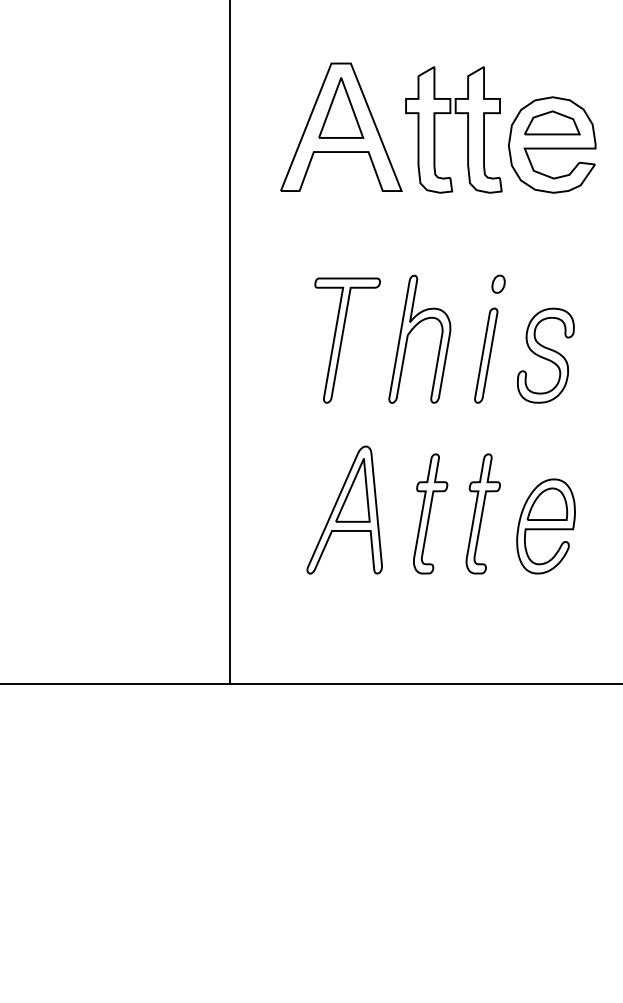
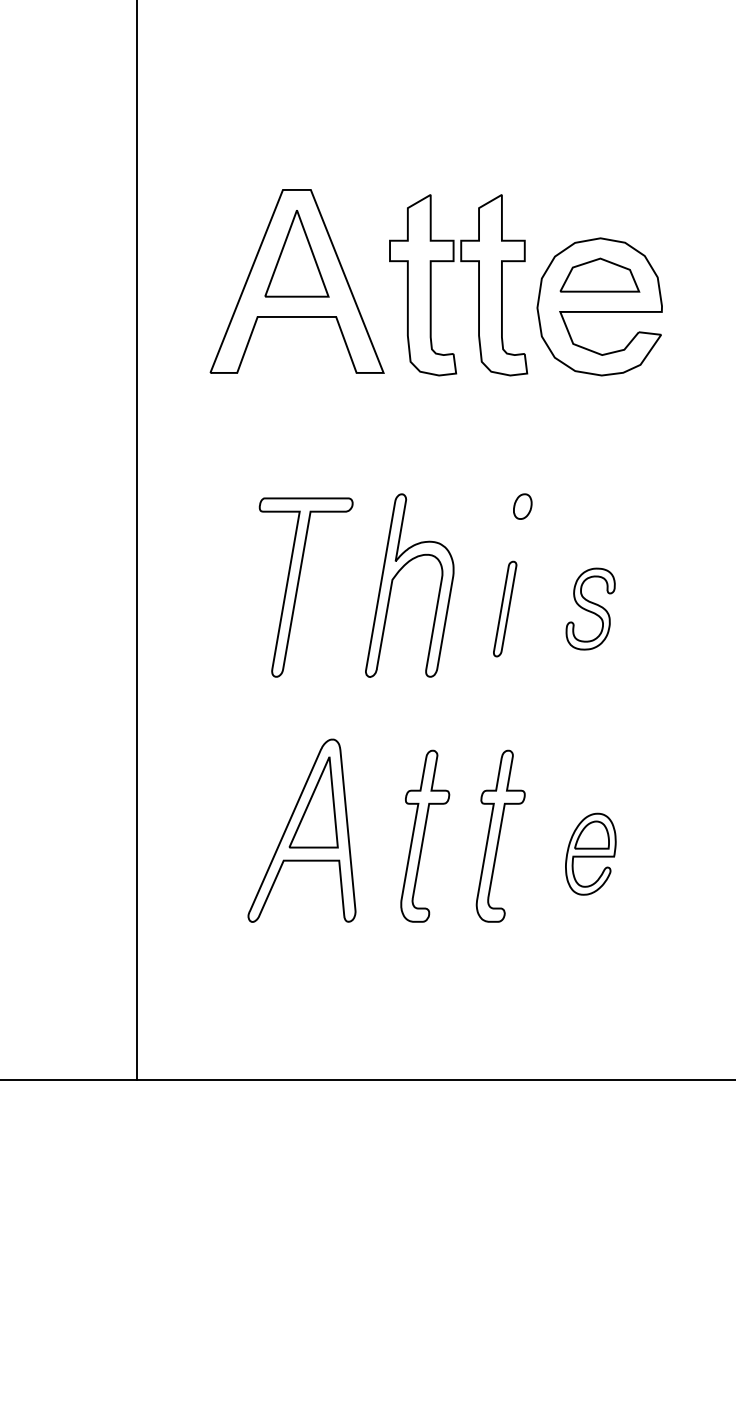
part: (486, 355) -> (505, 608), size x0.7
part: (545, 355) -> (590, 608), size x0.6
part: (545, 526) -> (590, 854), size x0.6

